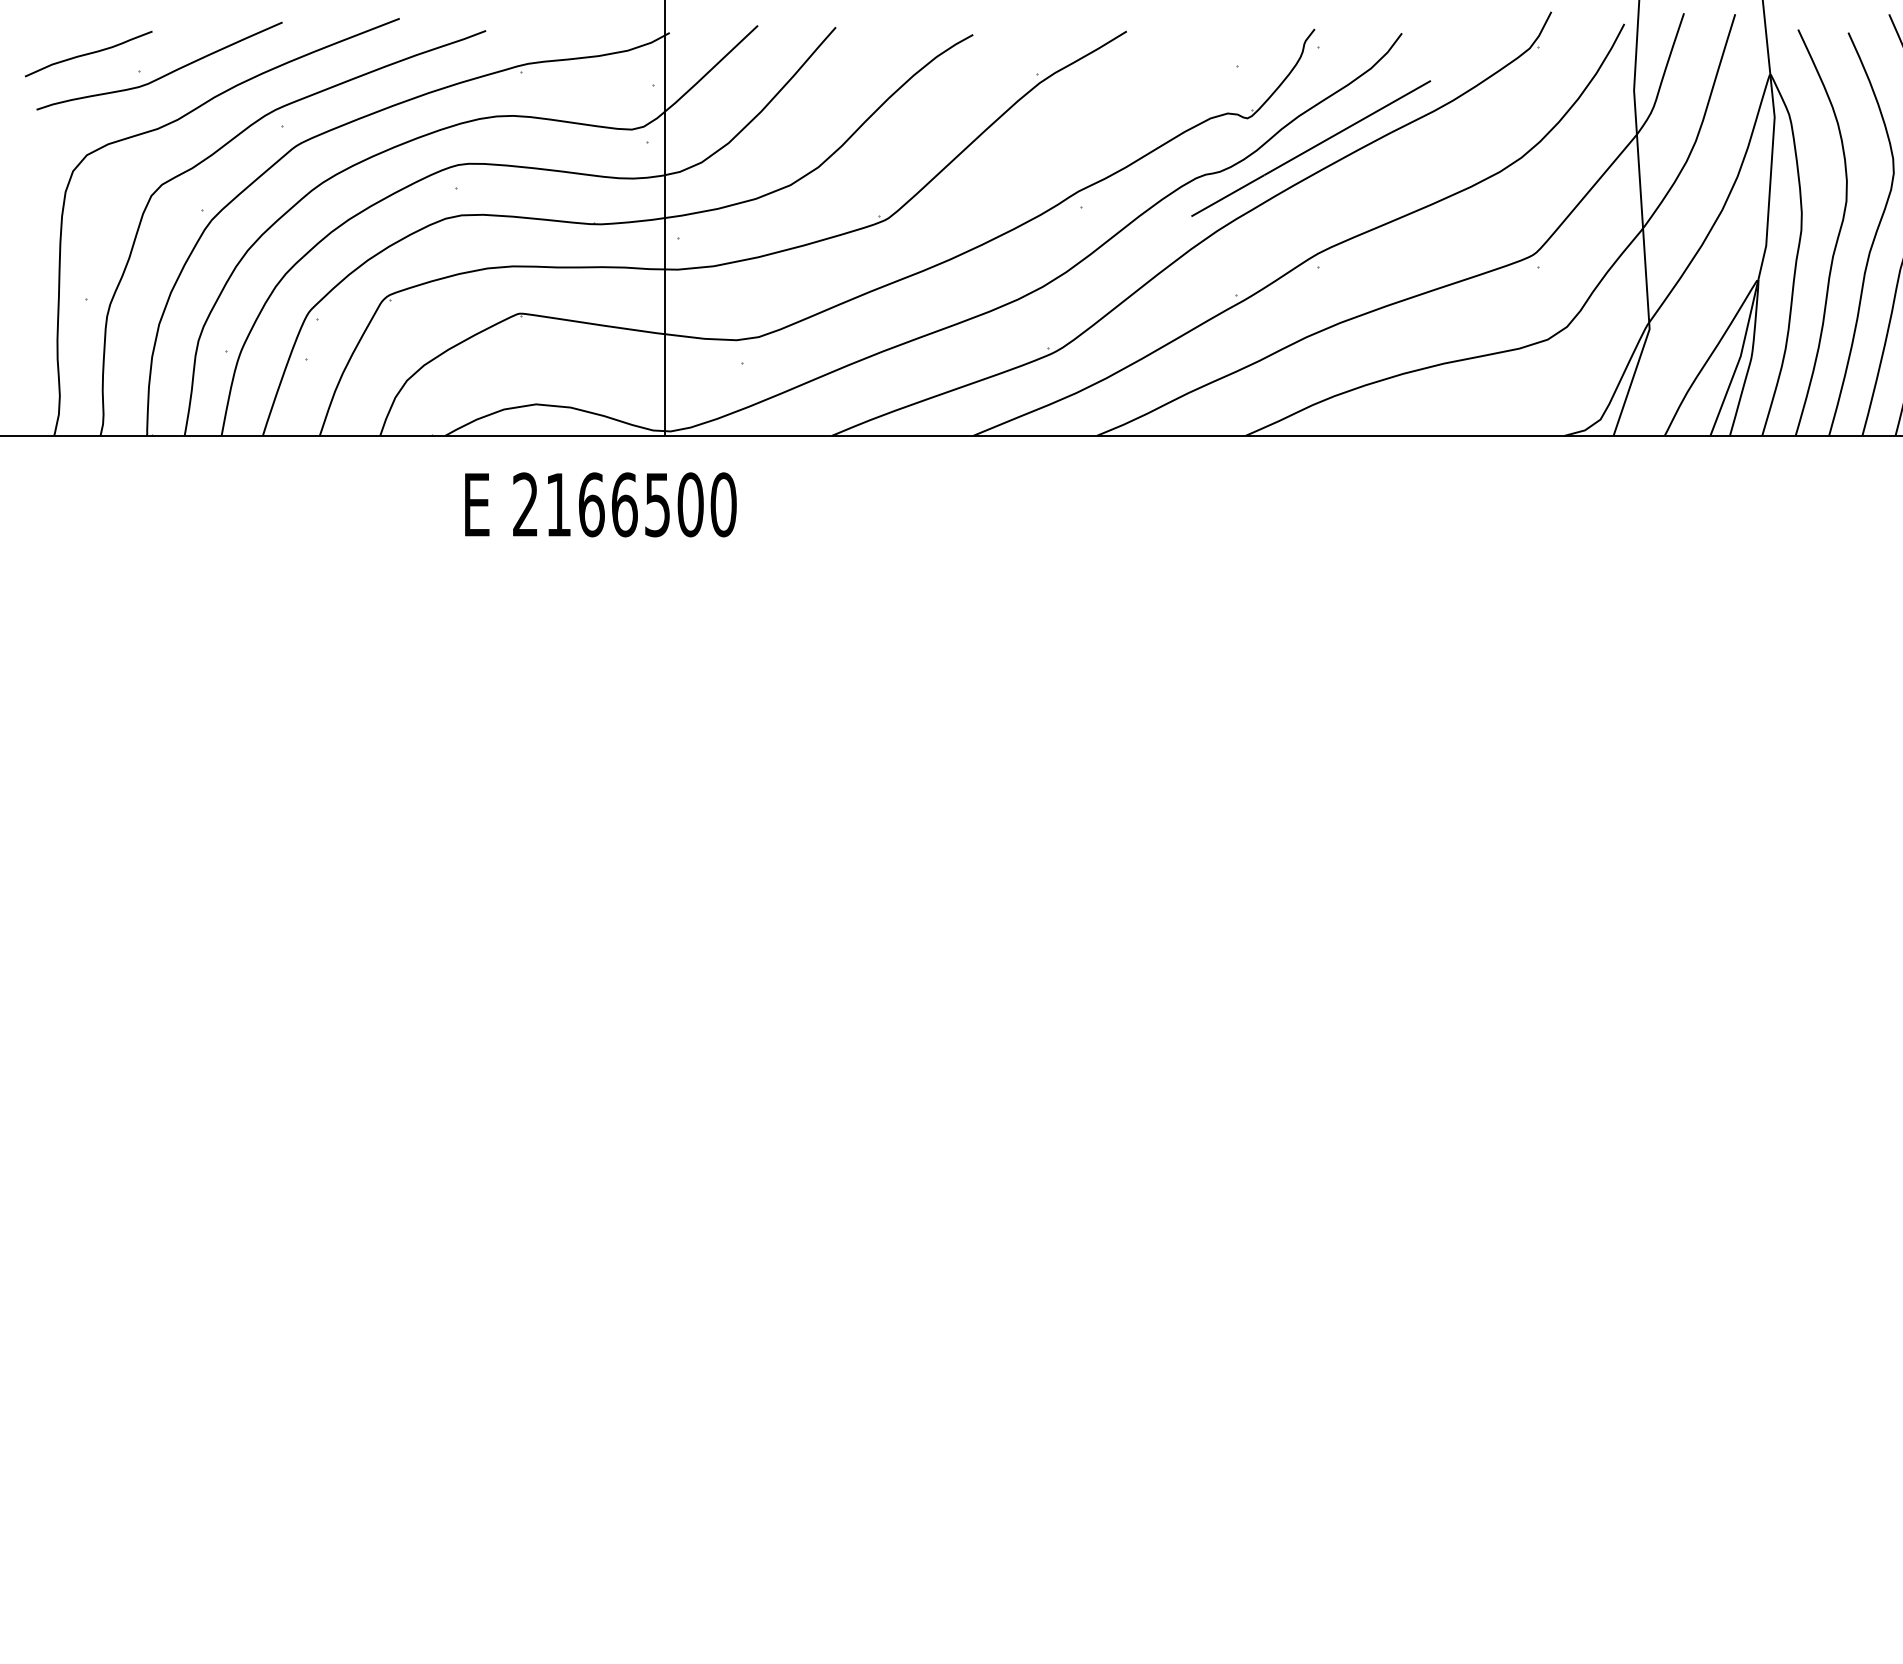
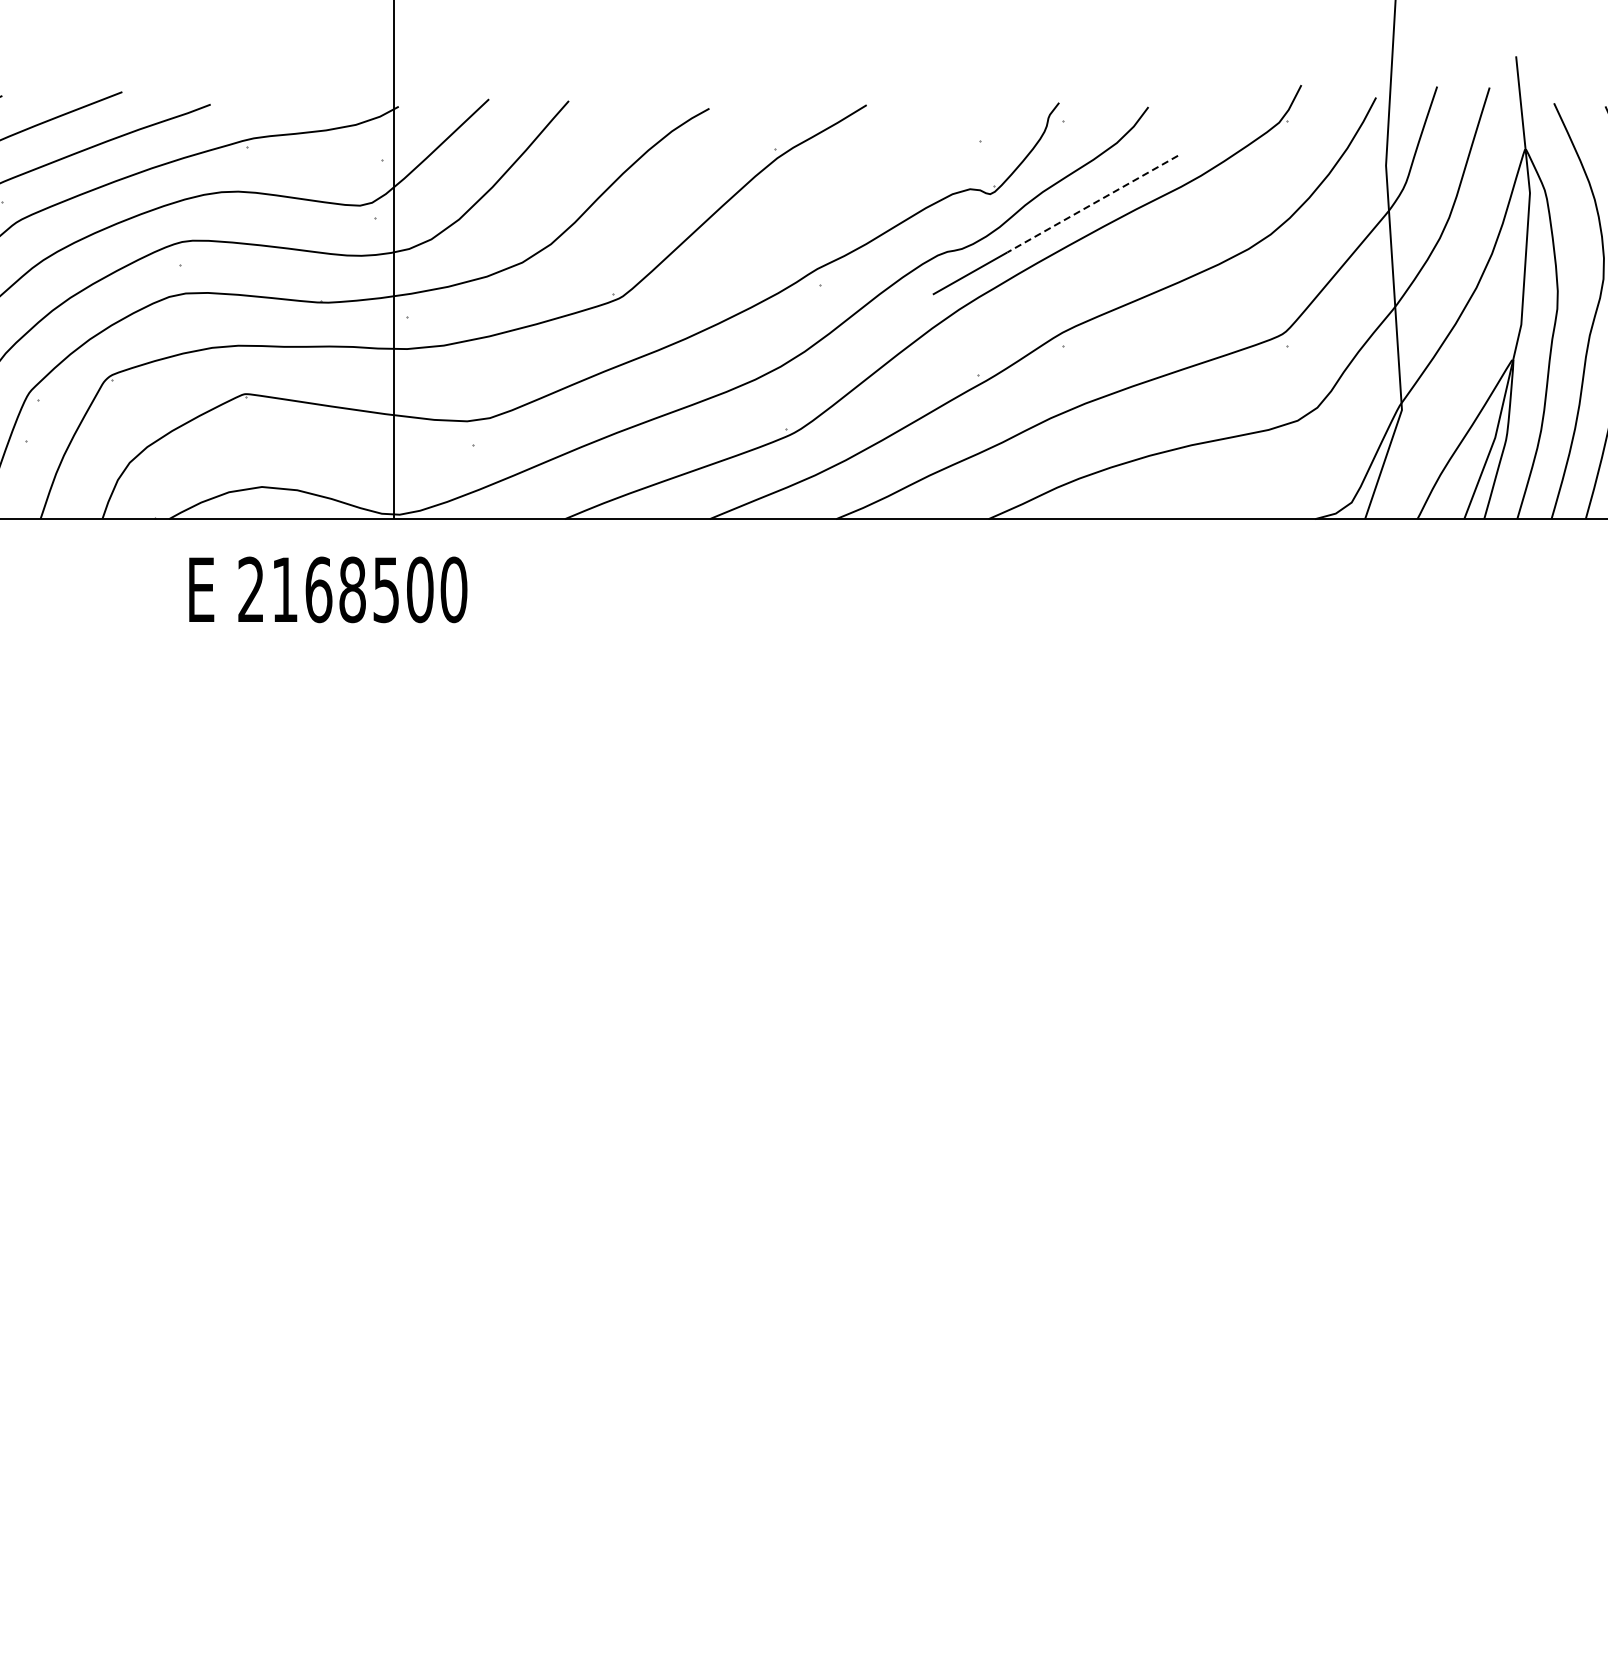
line: (1347, 128) -> (1092, 204), solid -> dashed
text: (624, 504) -> (352, 589), 2166500 -> 2168500

